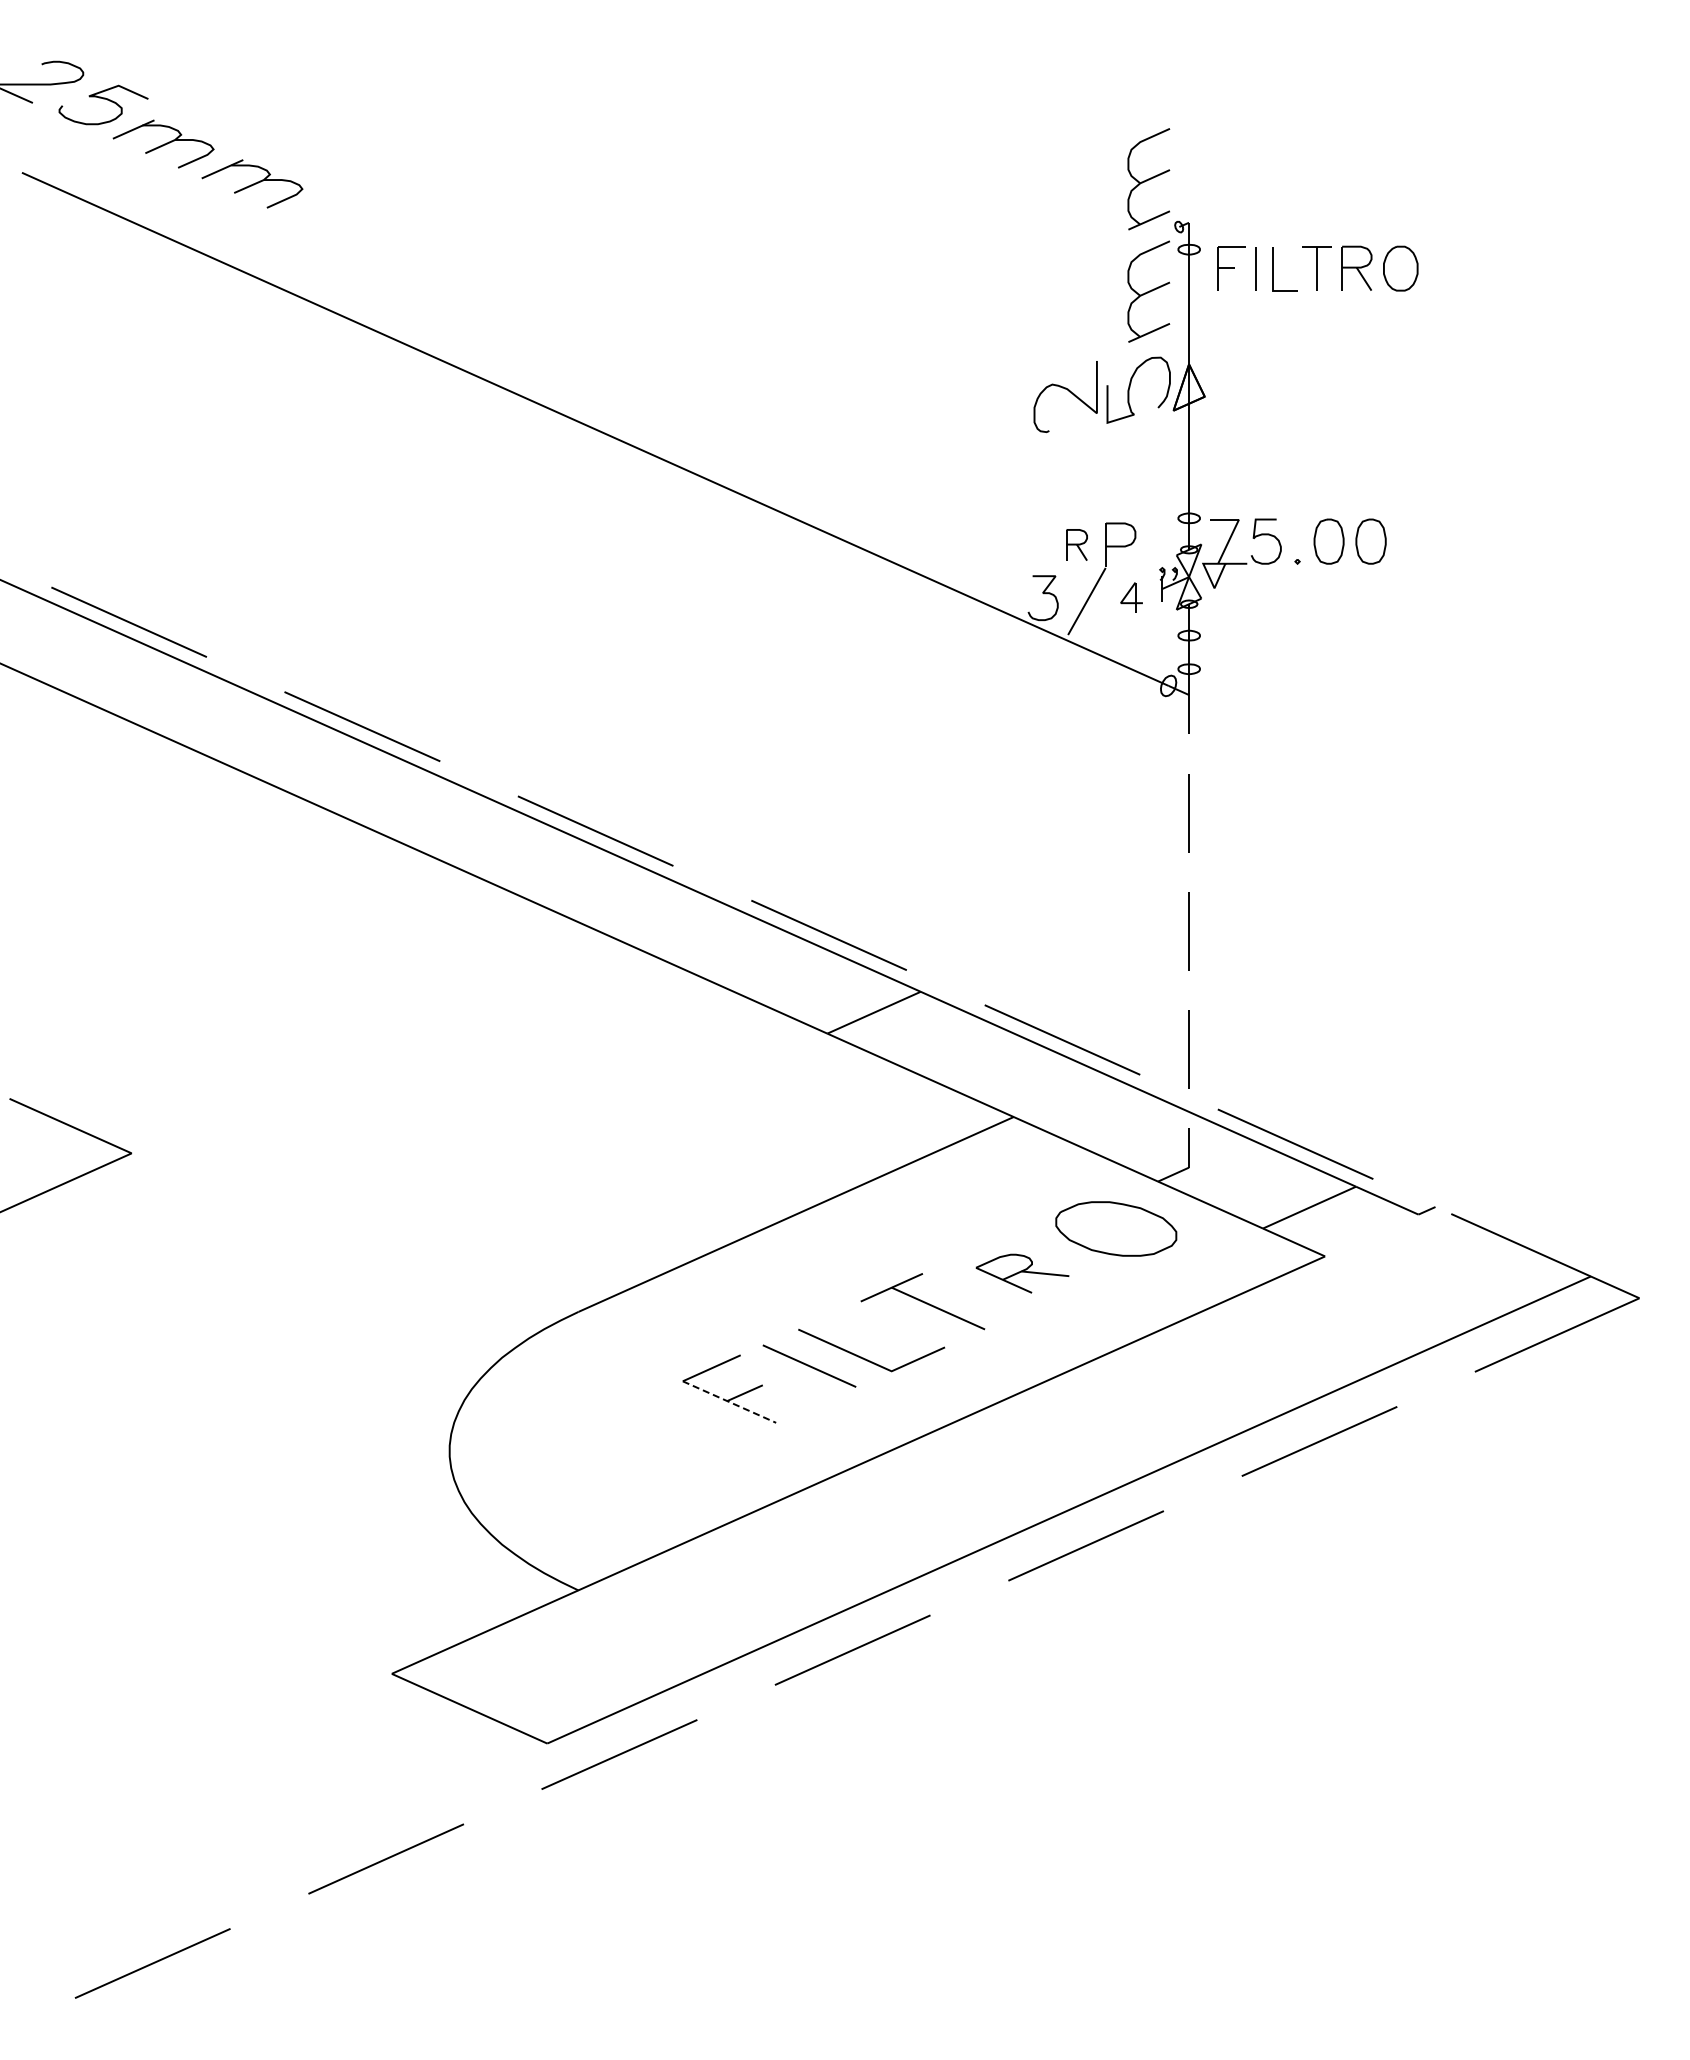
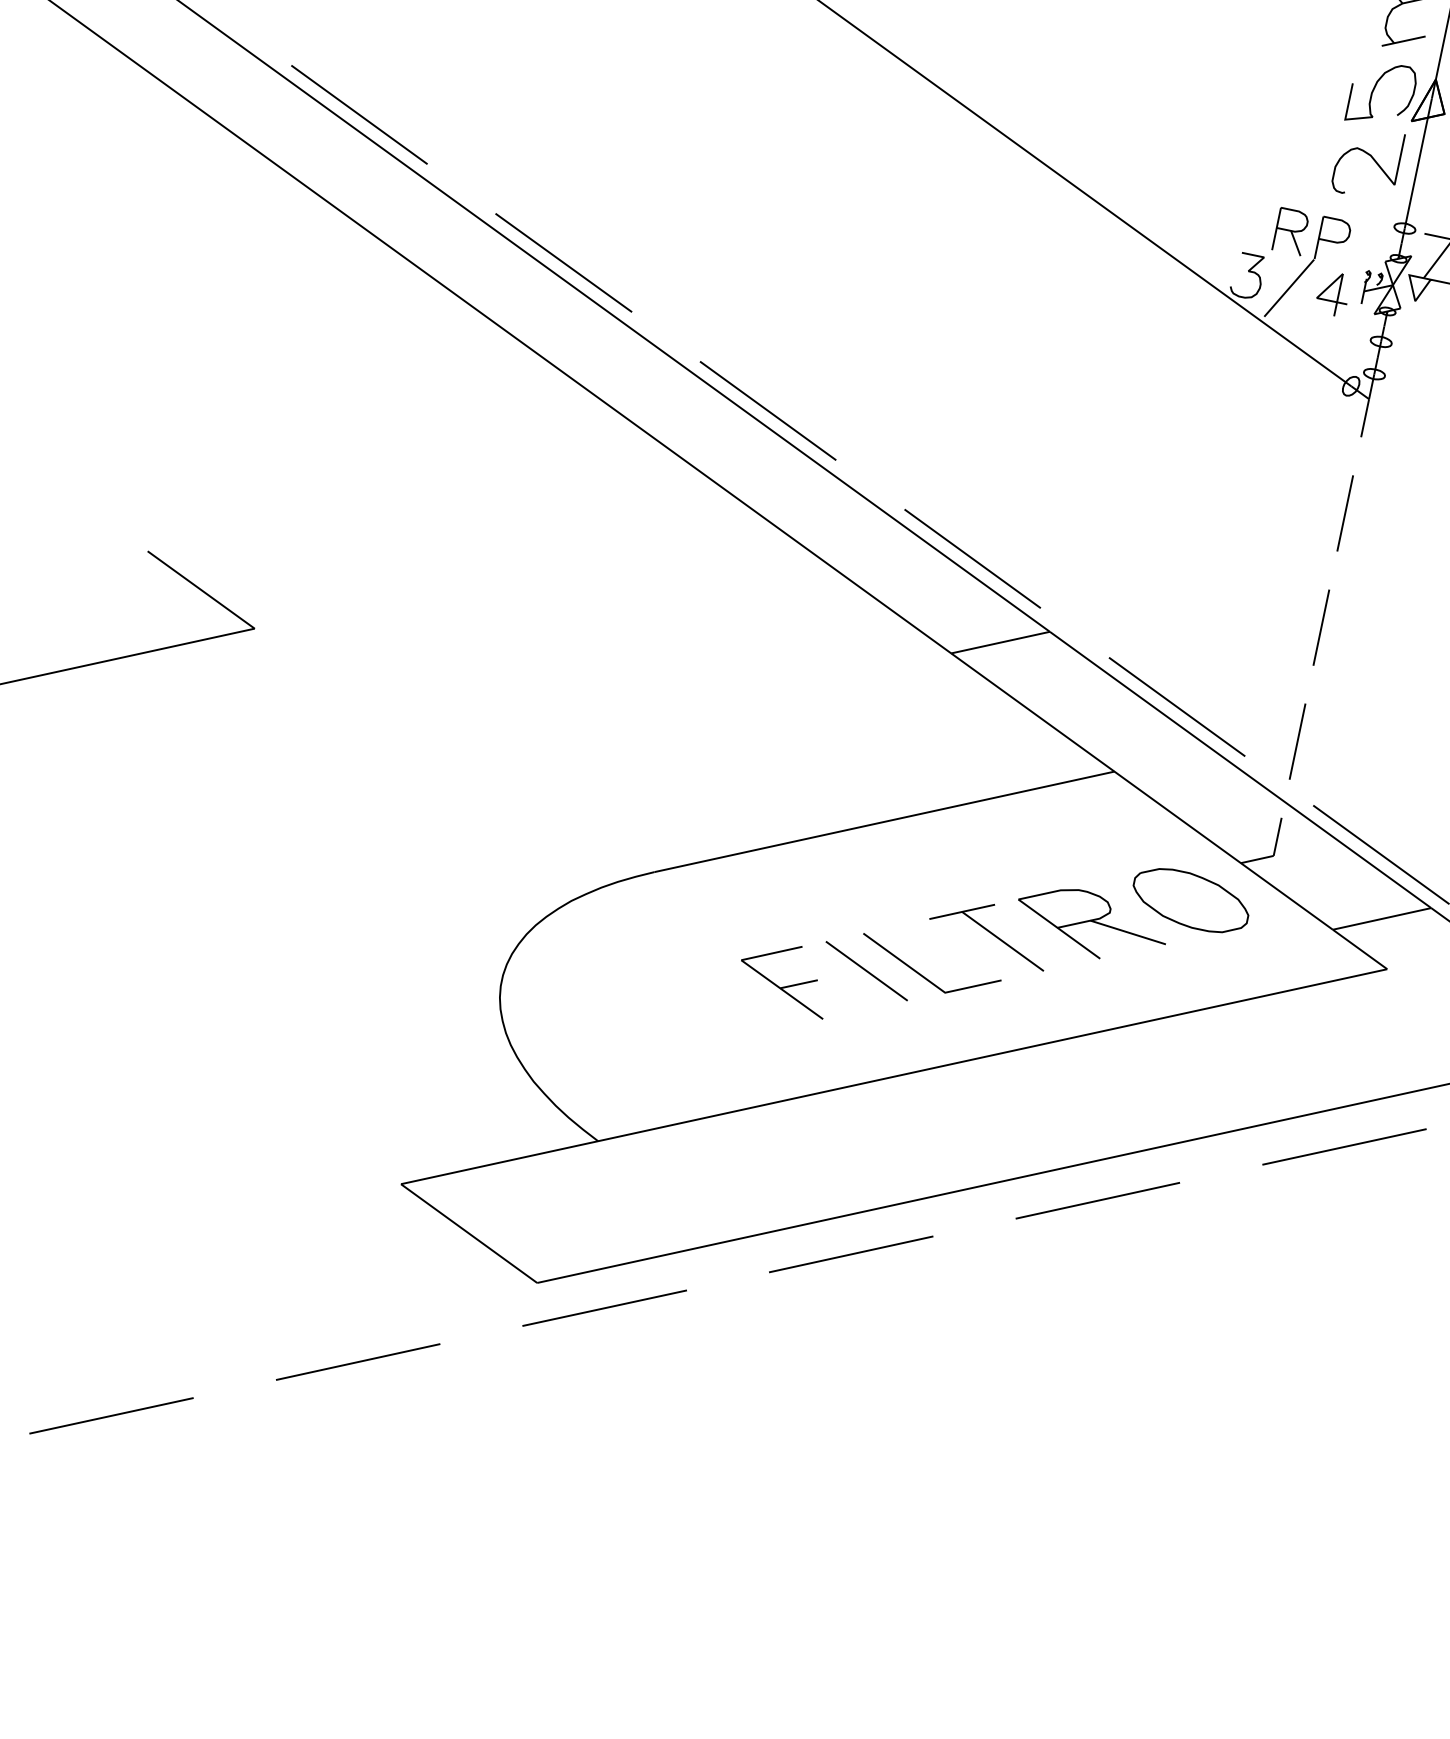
curve: (1069, 392) -> (1372, 159), moved
part: (1076, 544) -> (1290, 230), size x1.43
part: (1131, 597) -> (1333, 293), size x1.43
part: (1022, 1273) -> (1091, 924), size x1.67
line: (729, 1402) -> (782, 990), dashed -> solid

